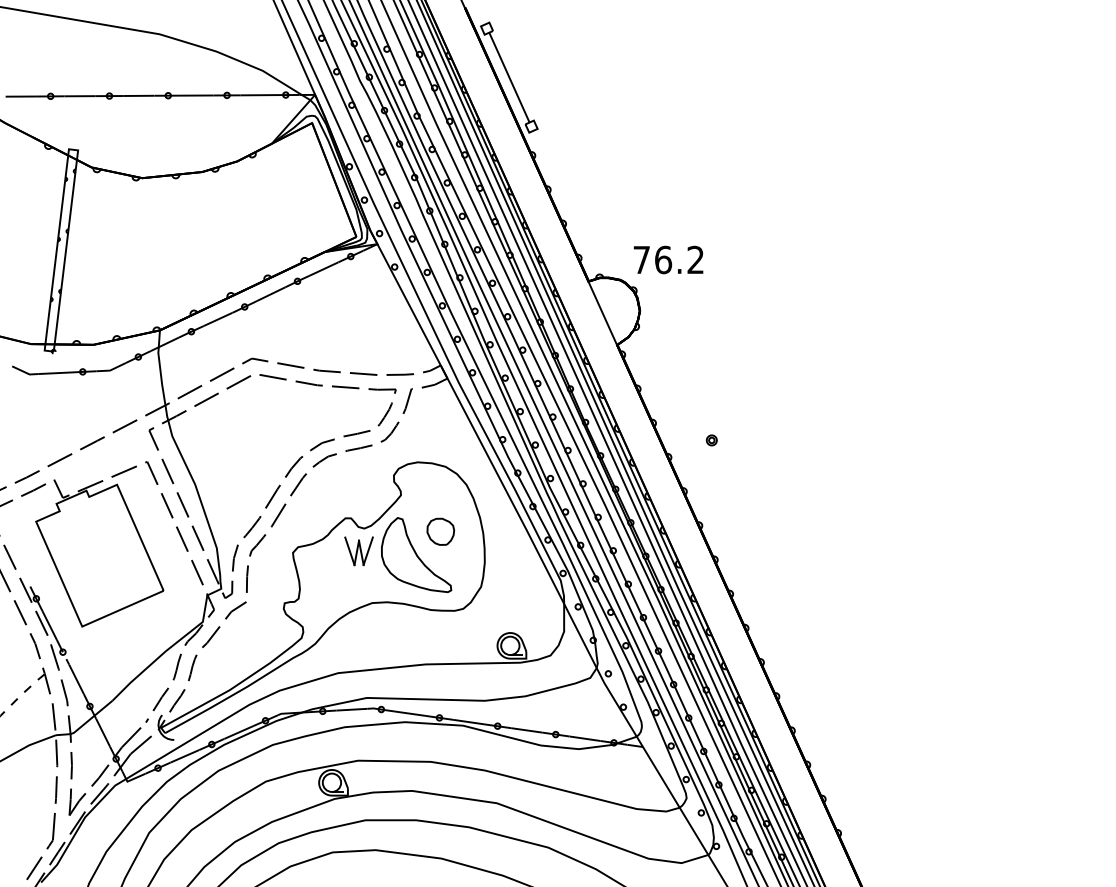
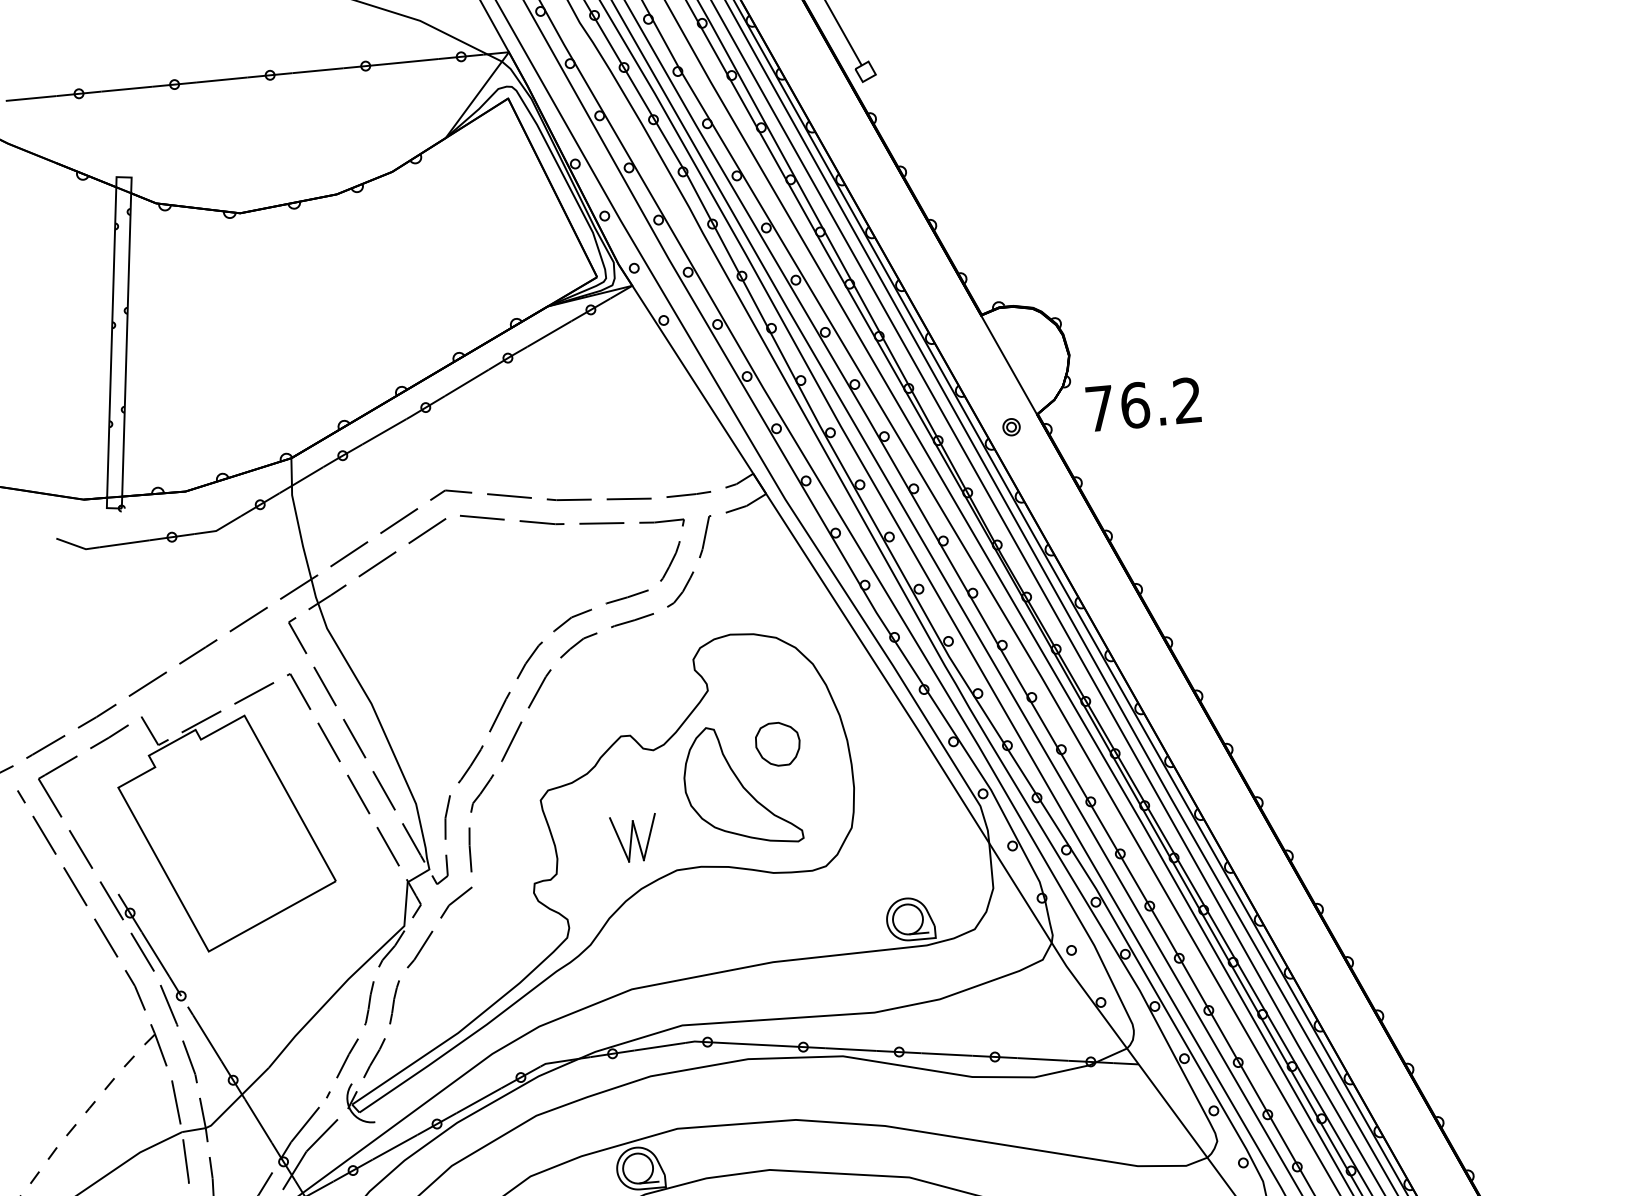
text: (668, 259) -> (1143, 403), moved
part: (711, 440) -> (1011, 427), moved
part: (358, 551) -> (633, 838), moved

